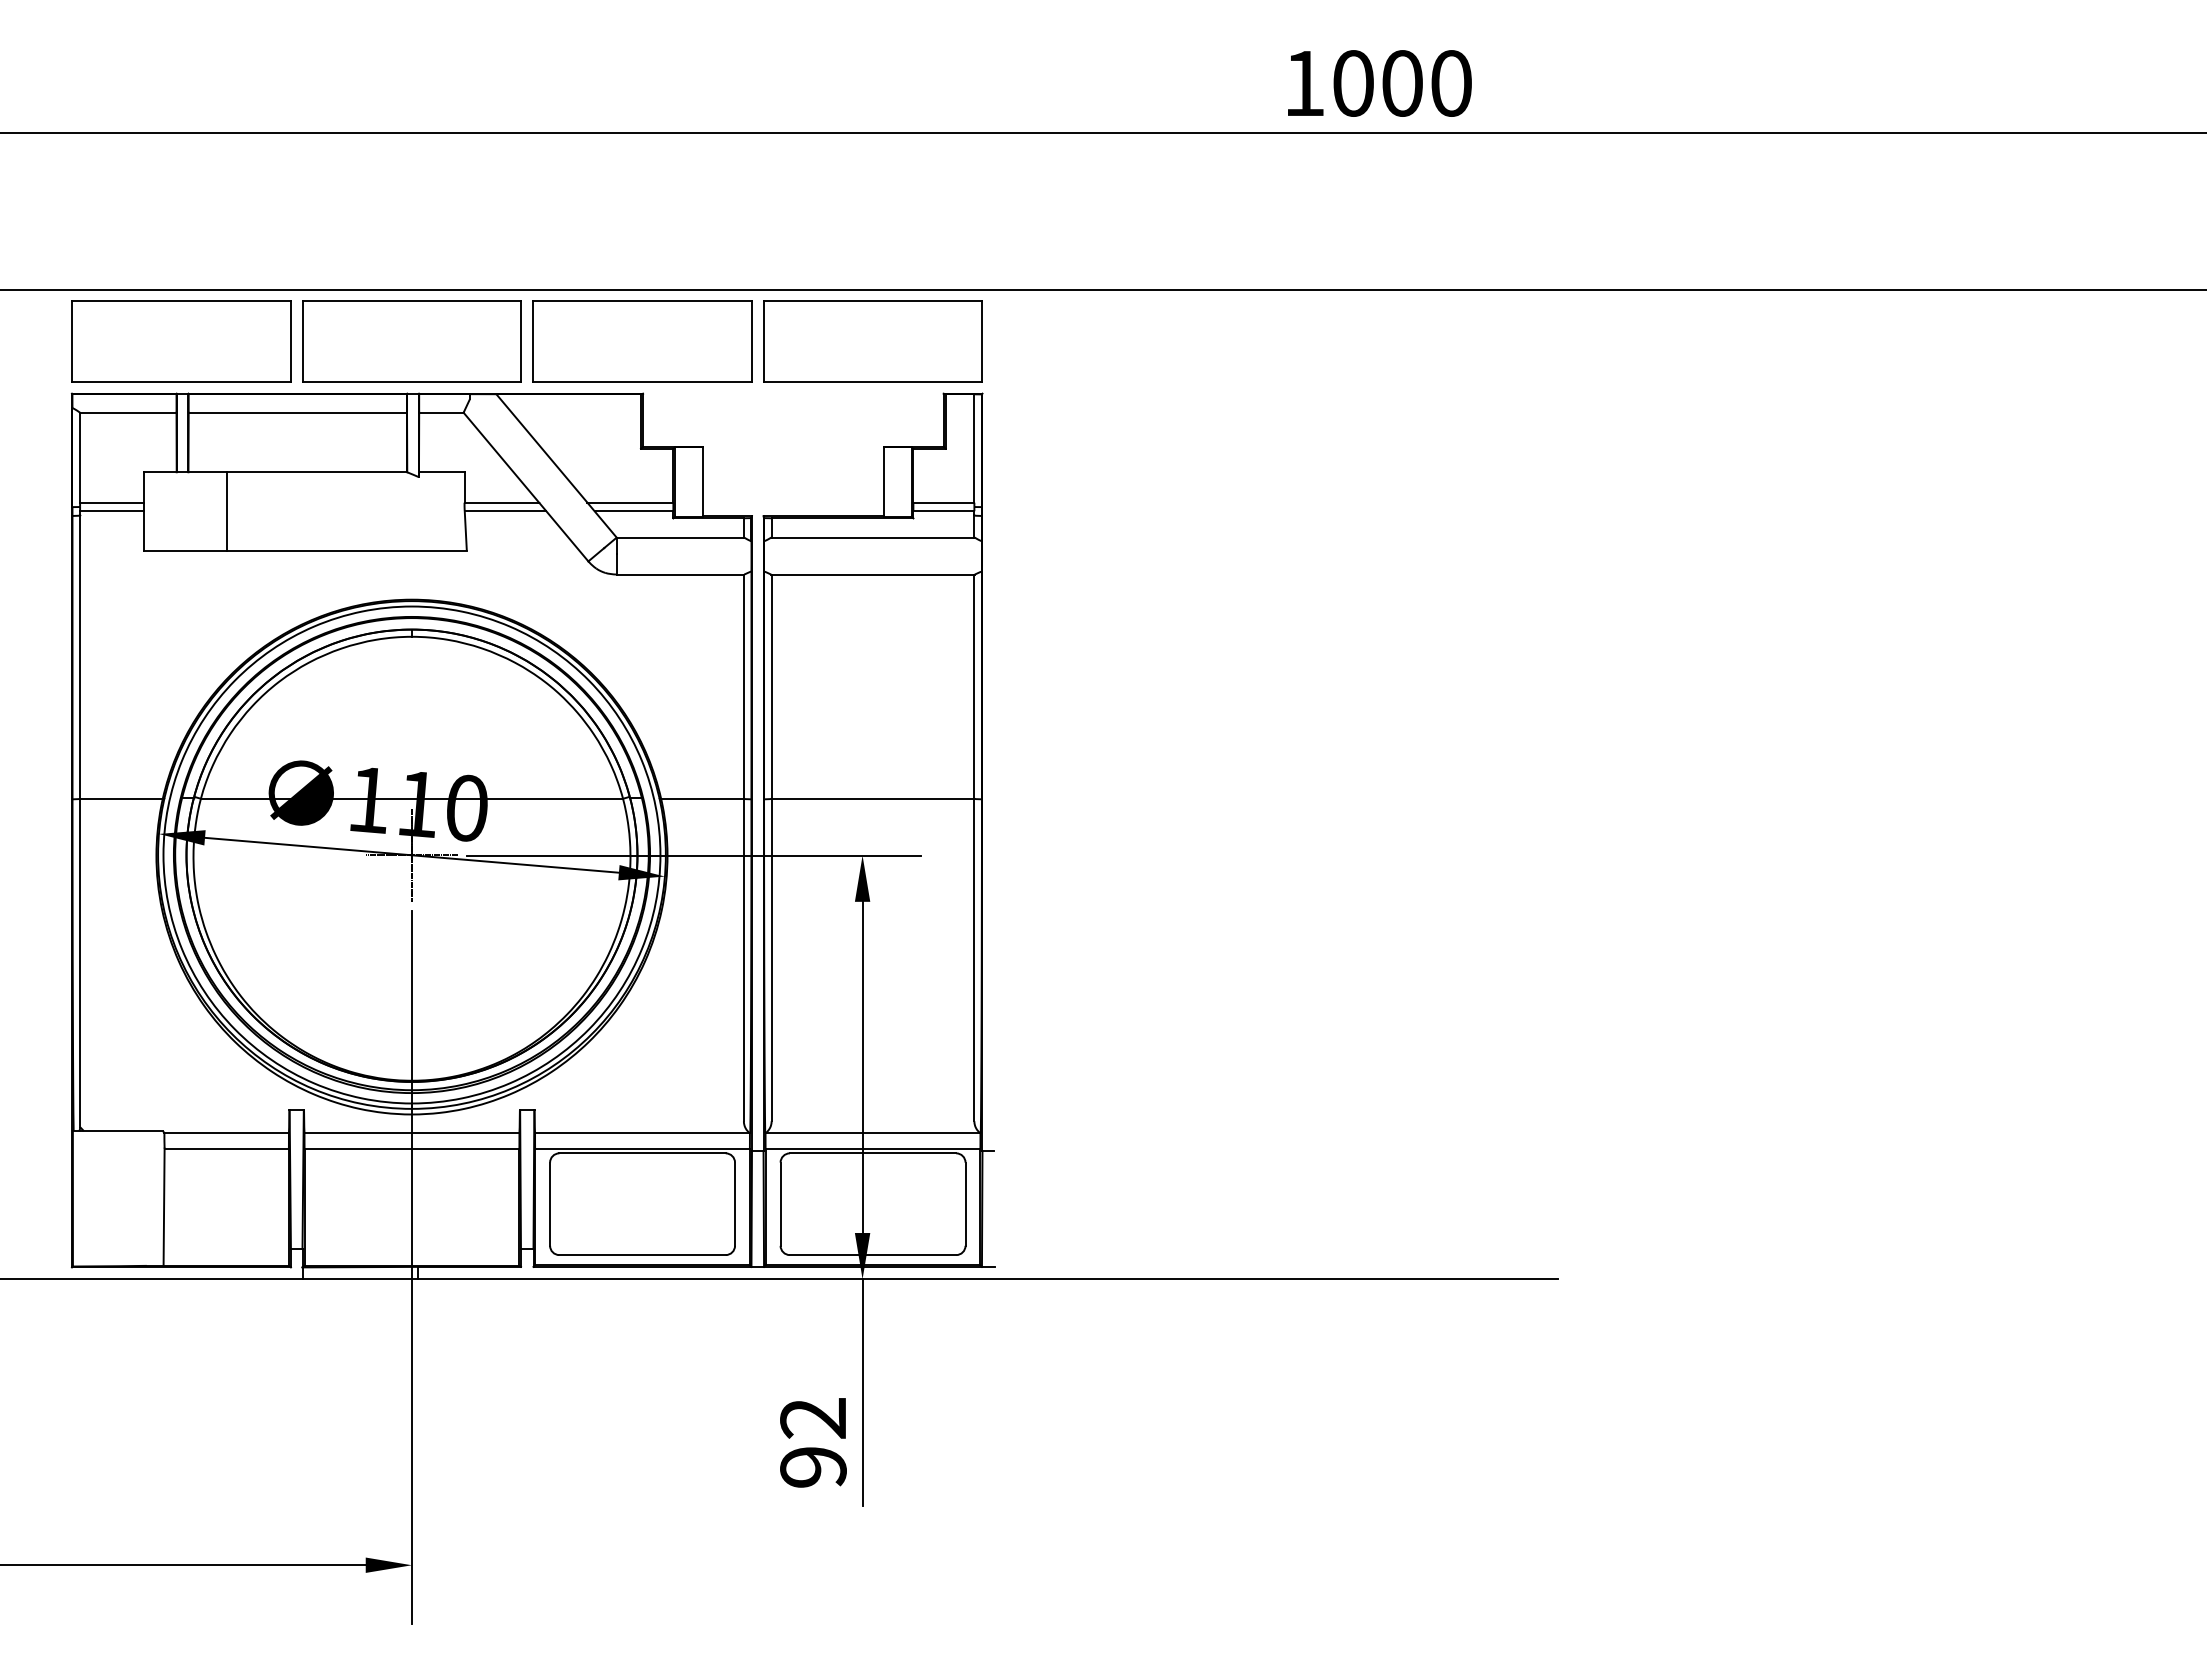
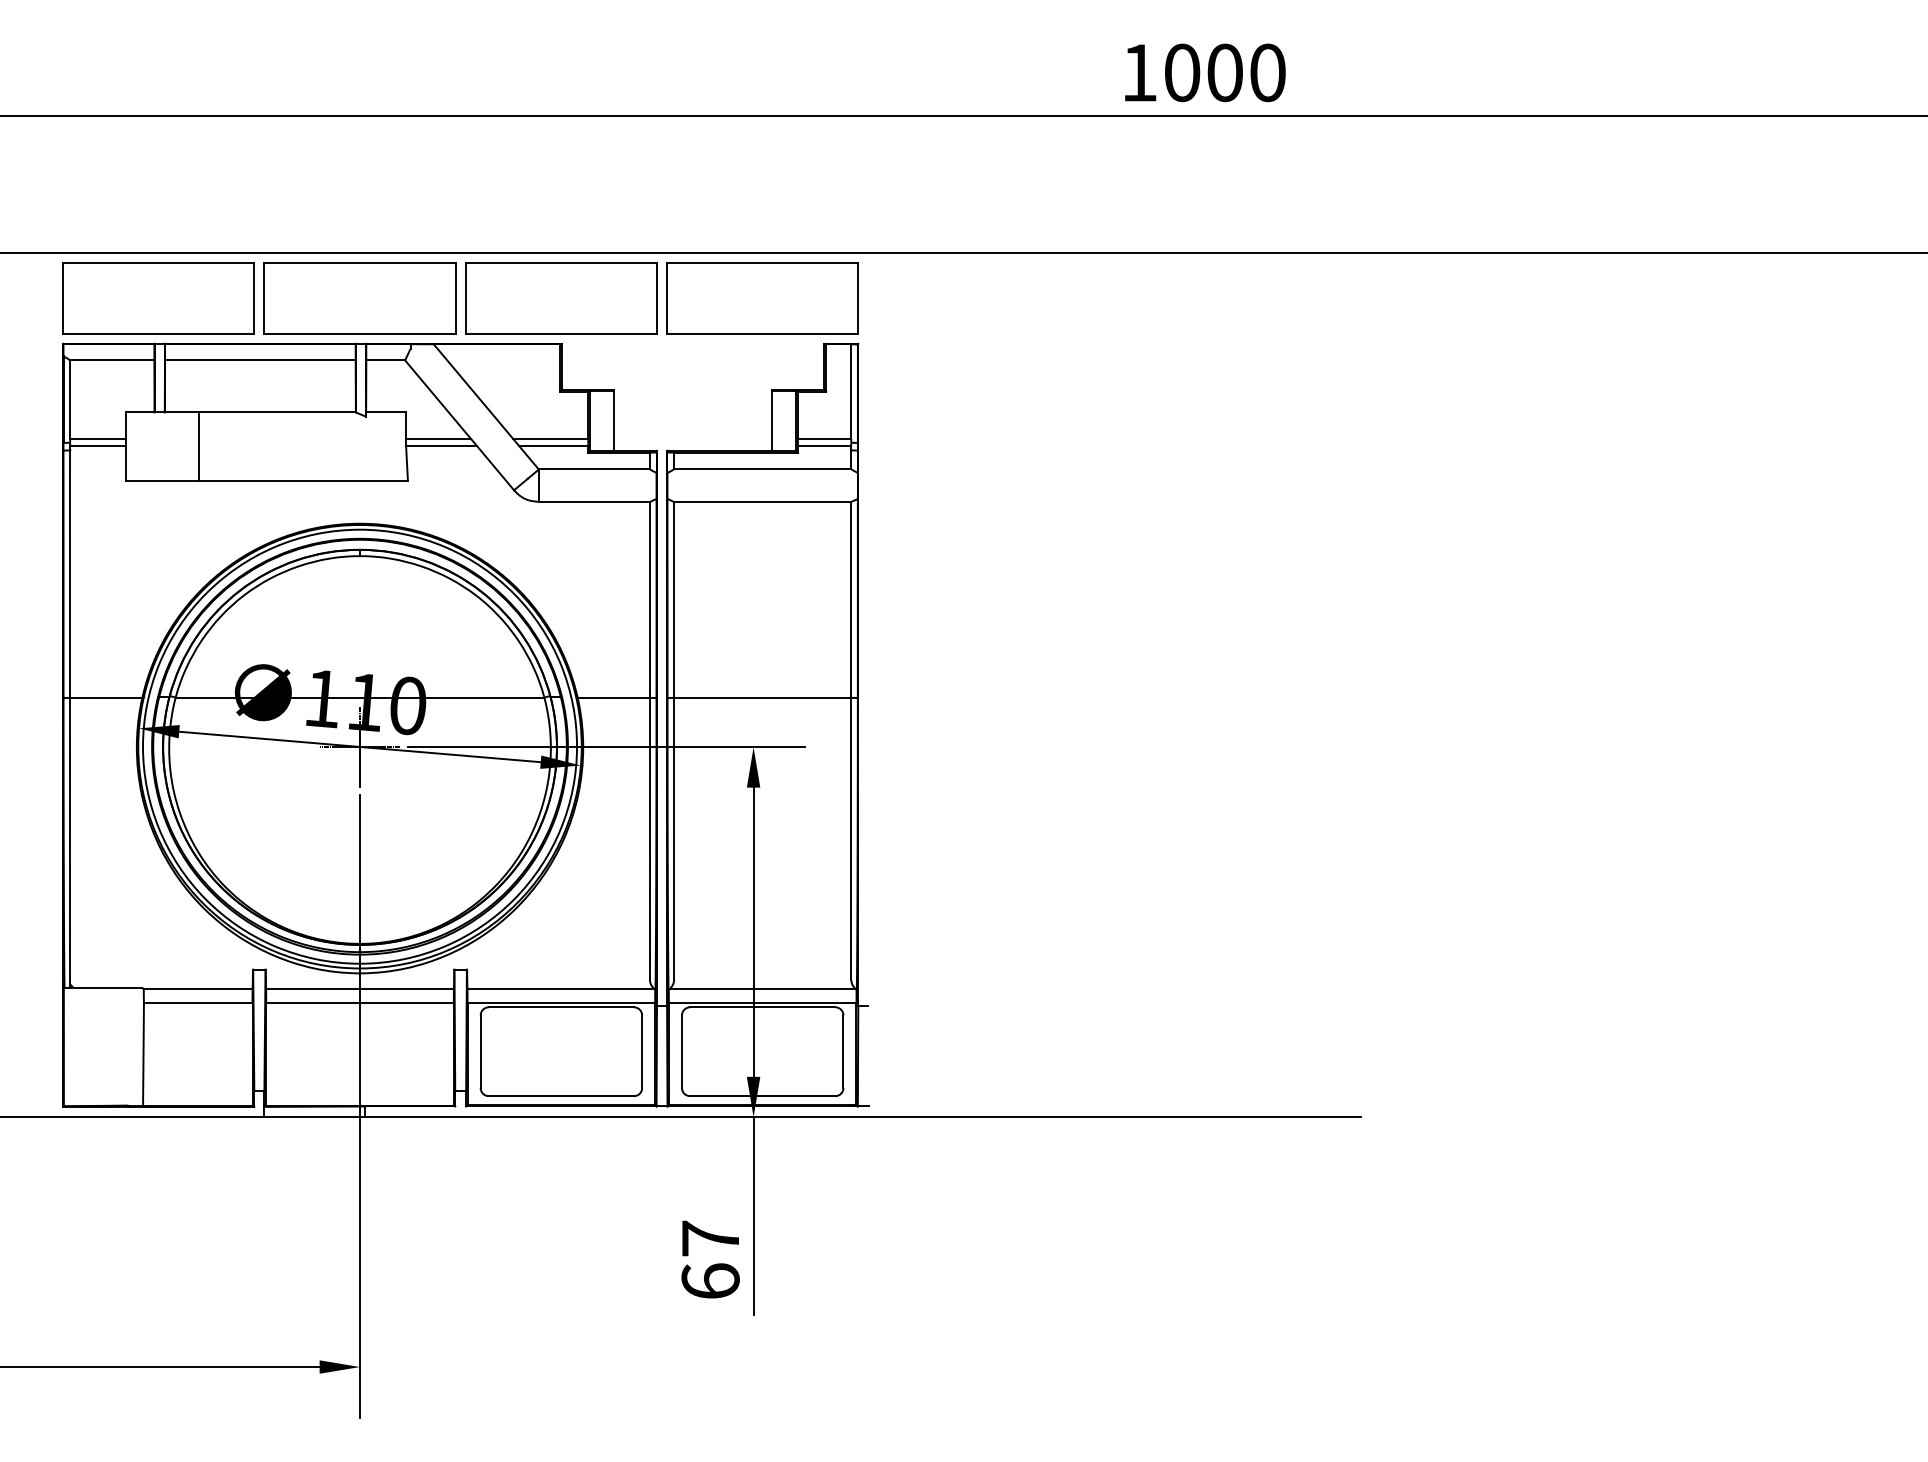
text: (813, 1442) -> (710, 1259), 92 -> 67

